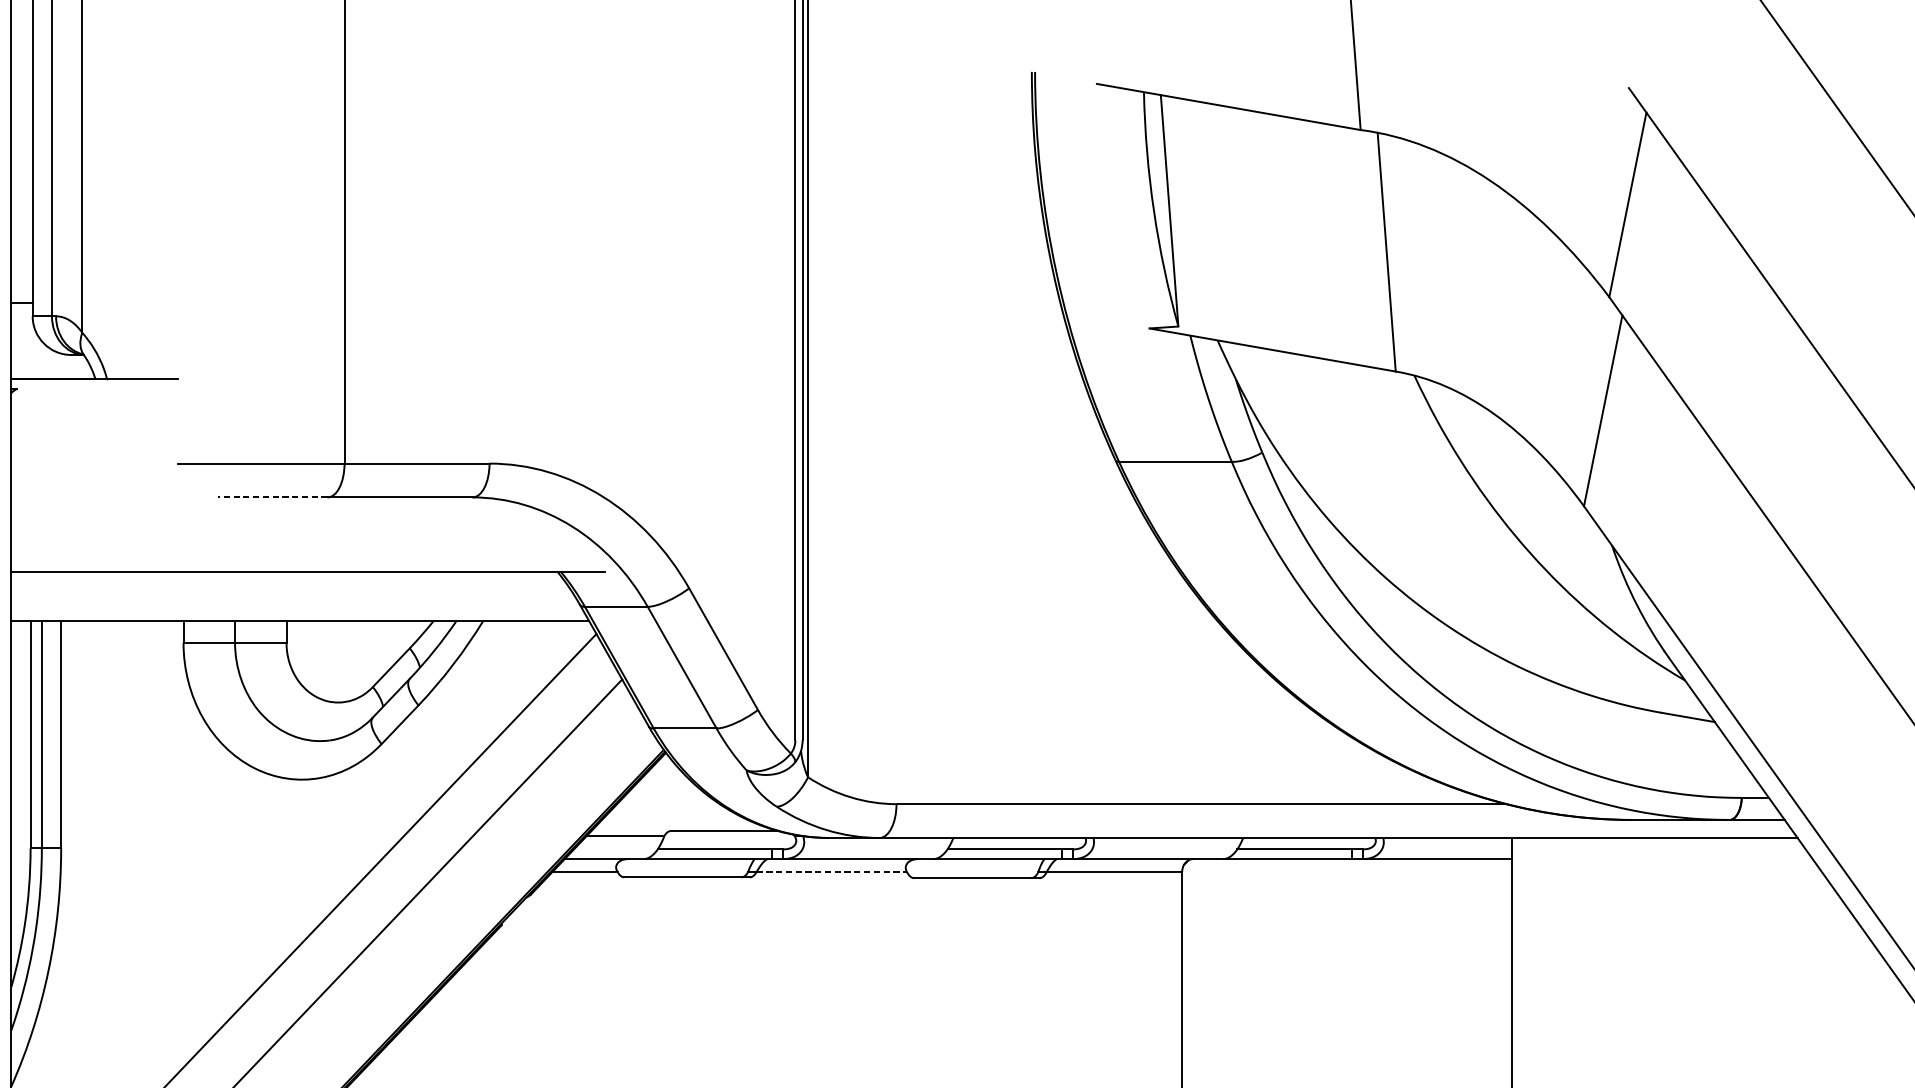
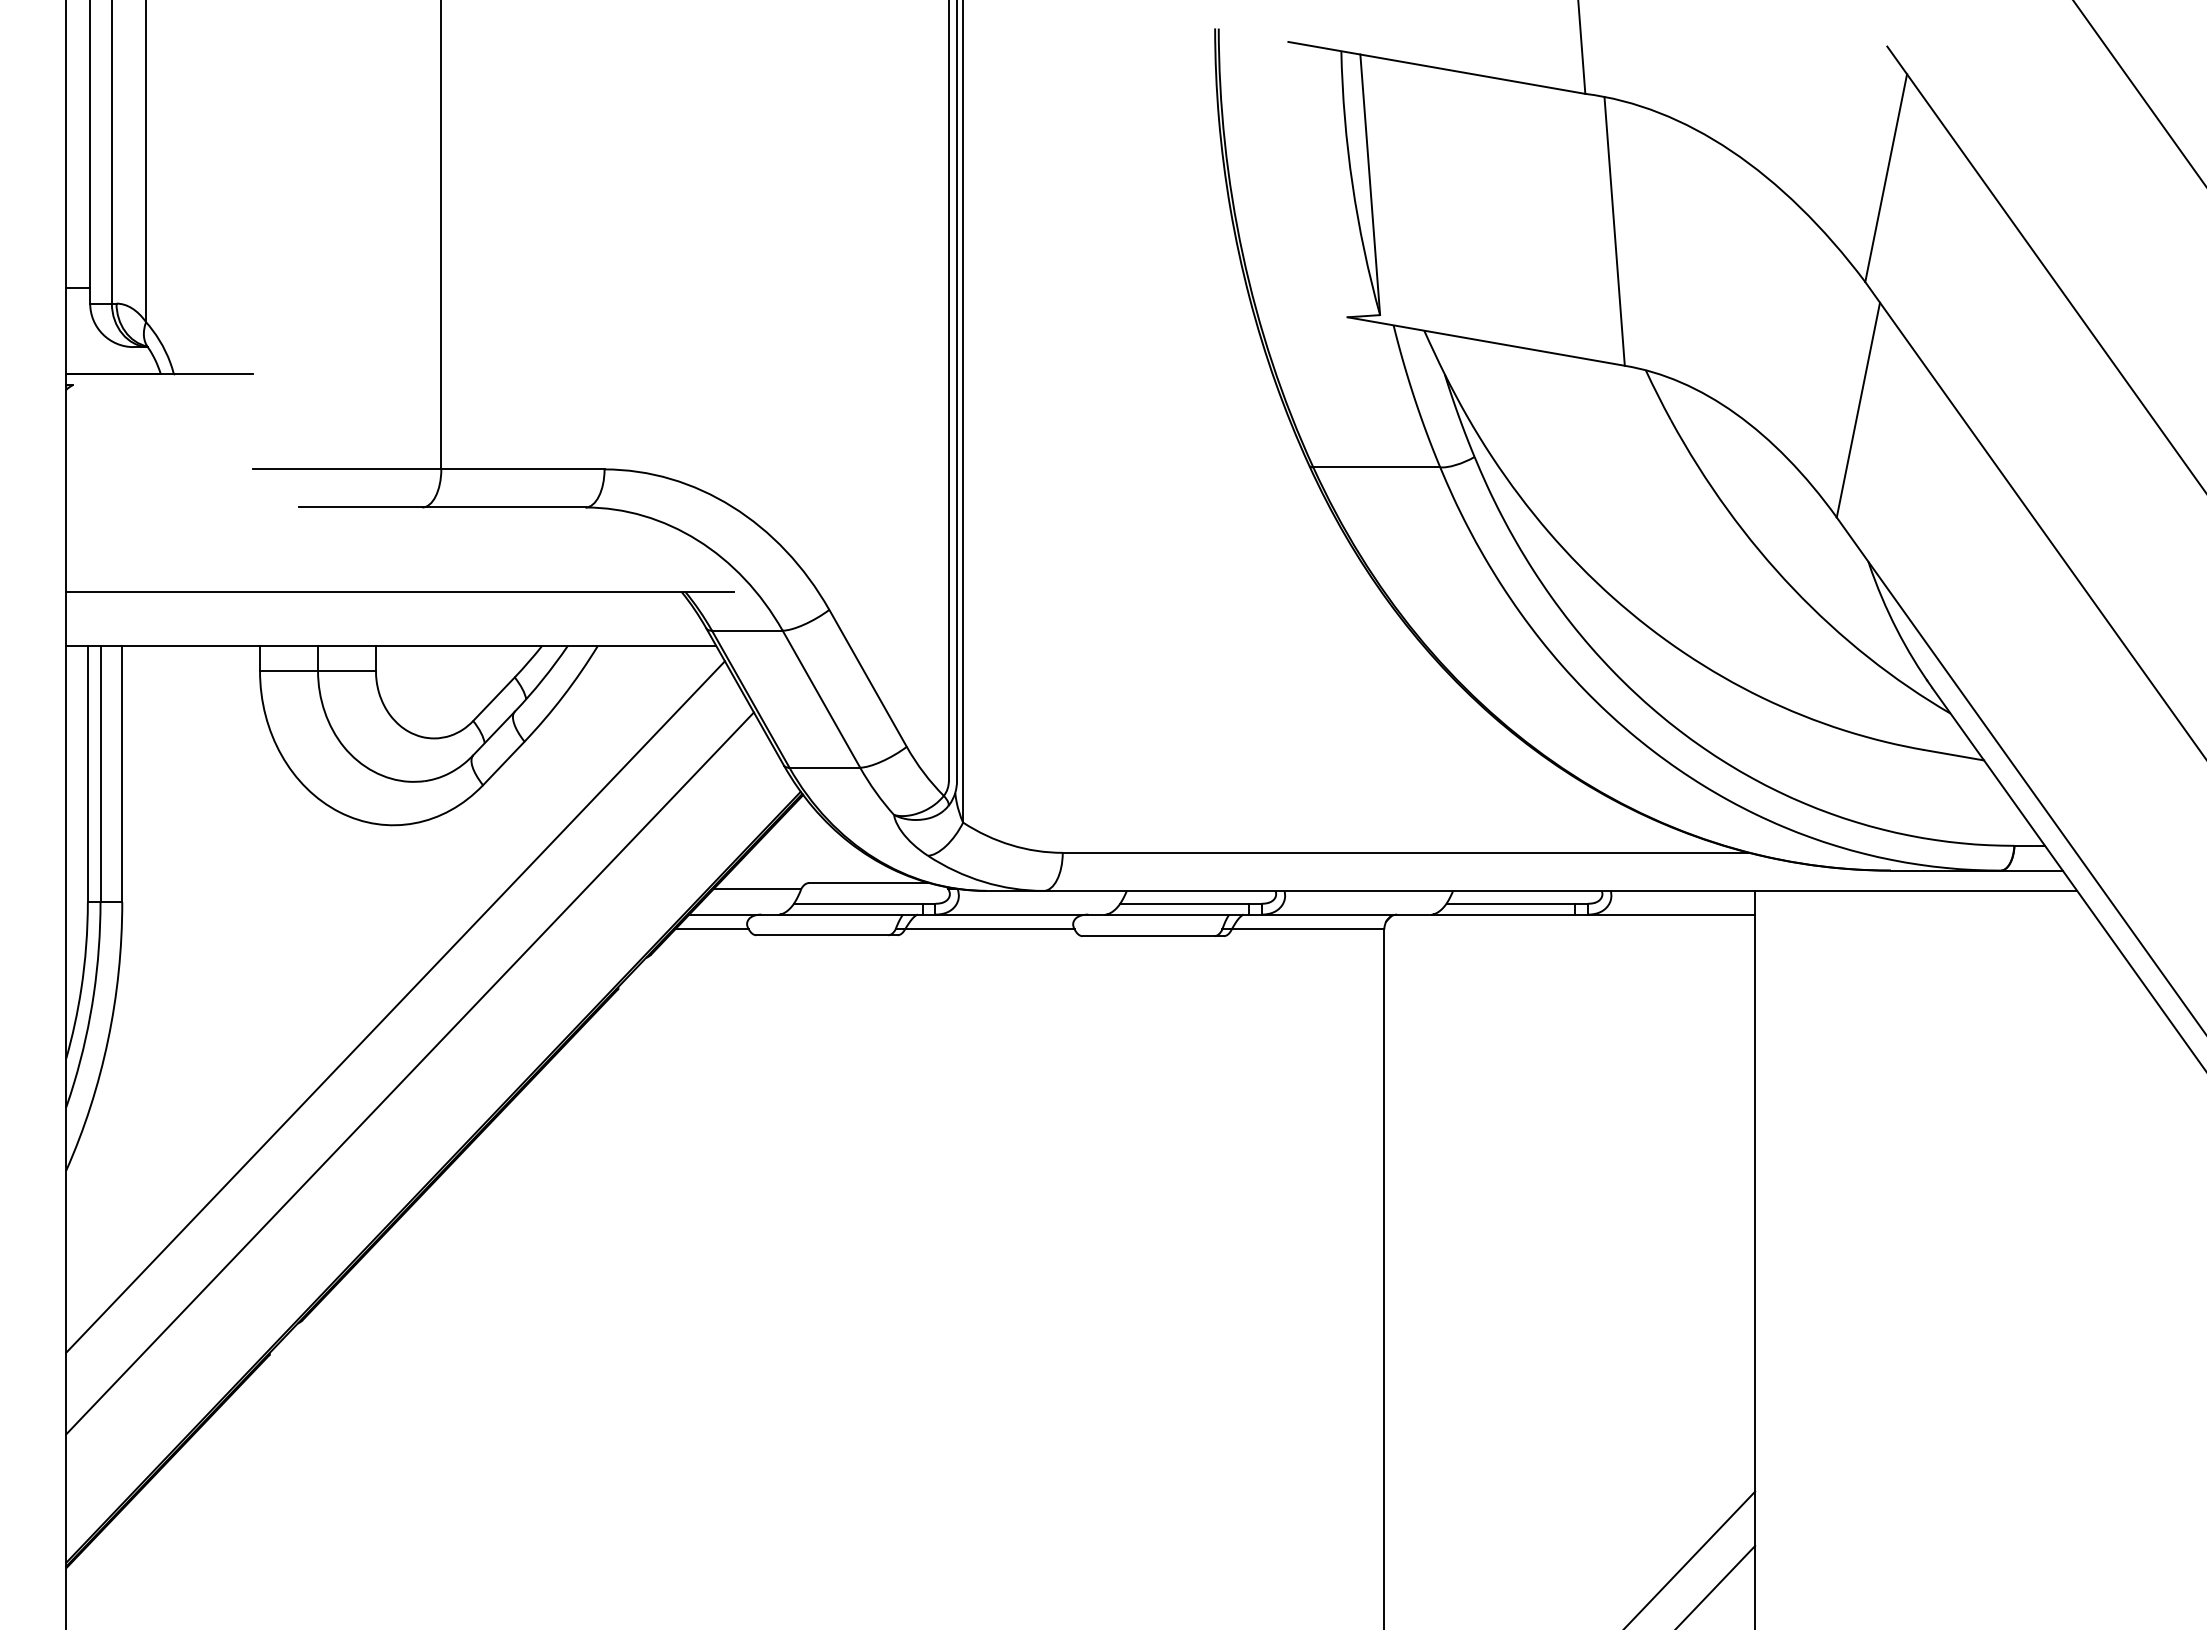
line: (272, 497) -> (360, 507), dashed -> solid
line: (831, 872) -> (989, 929), dashed -> solid

